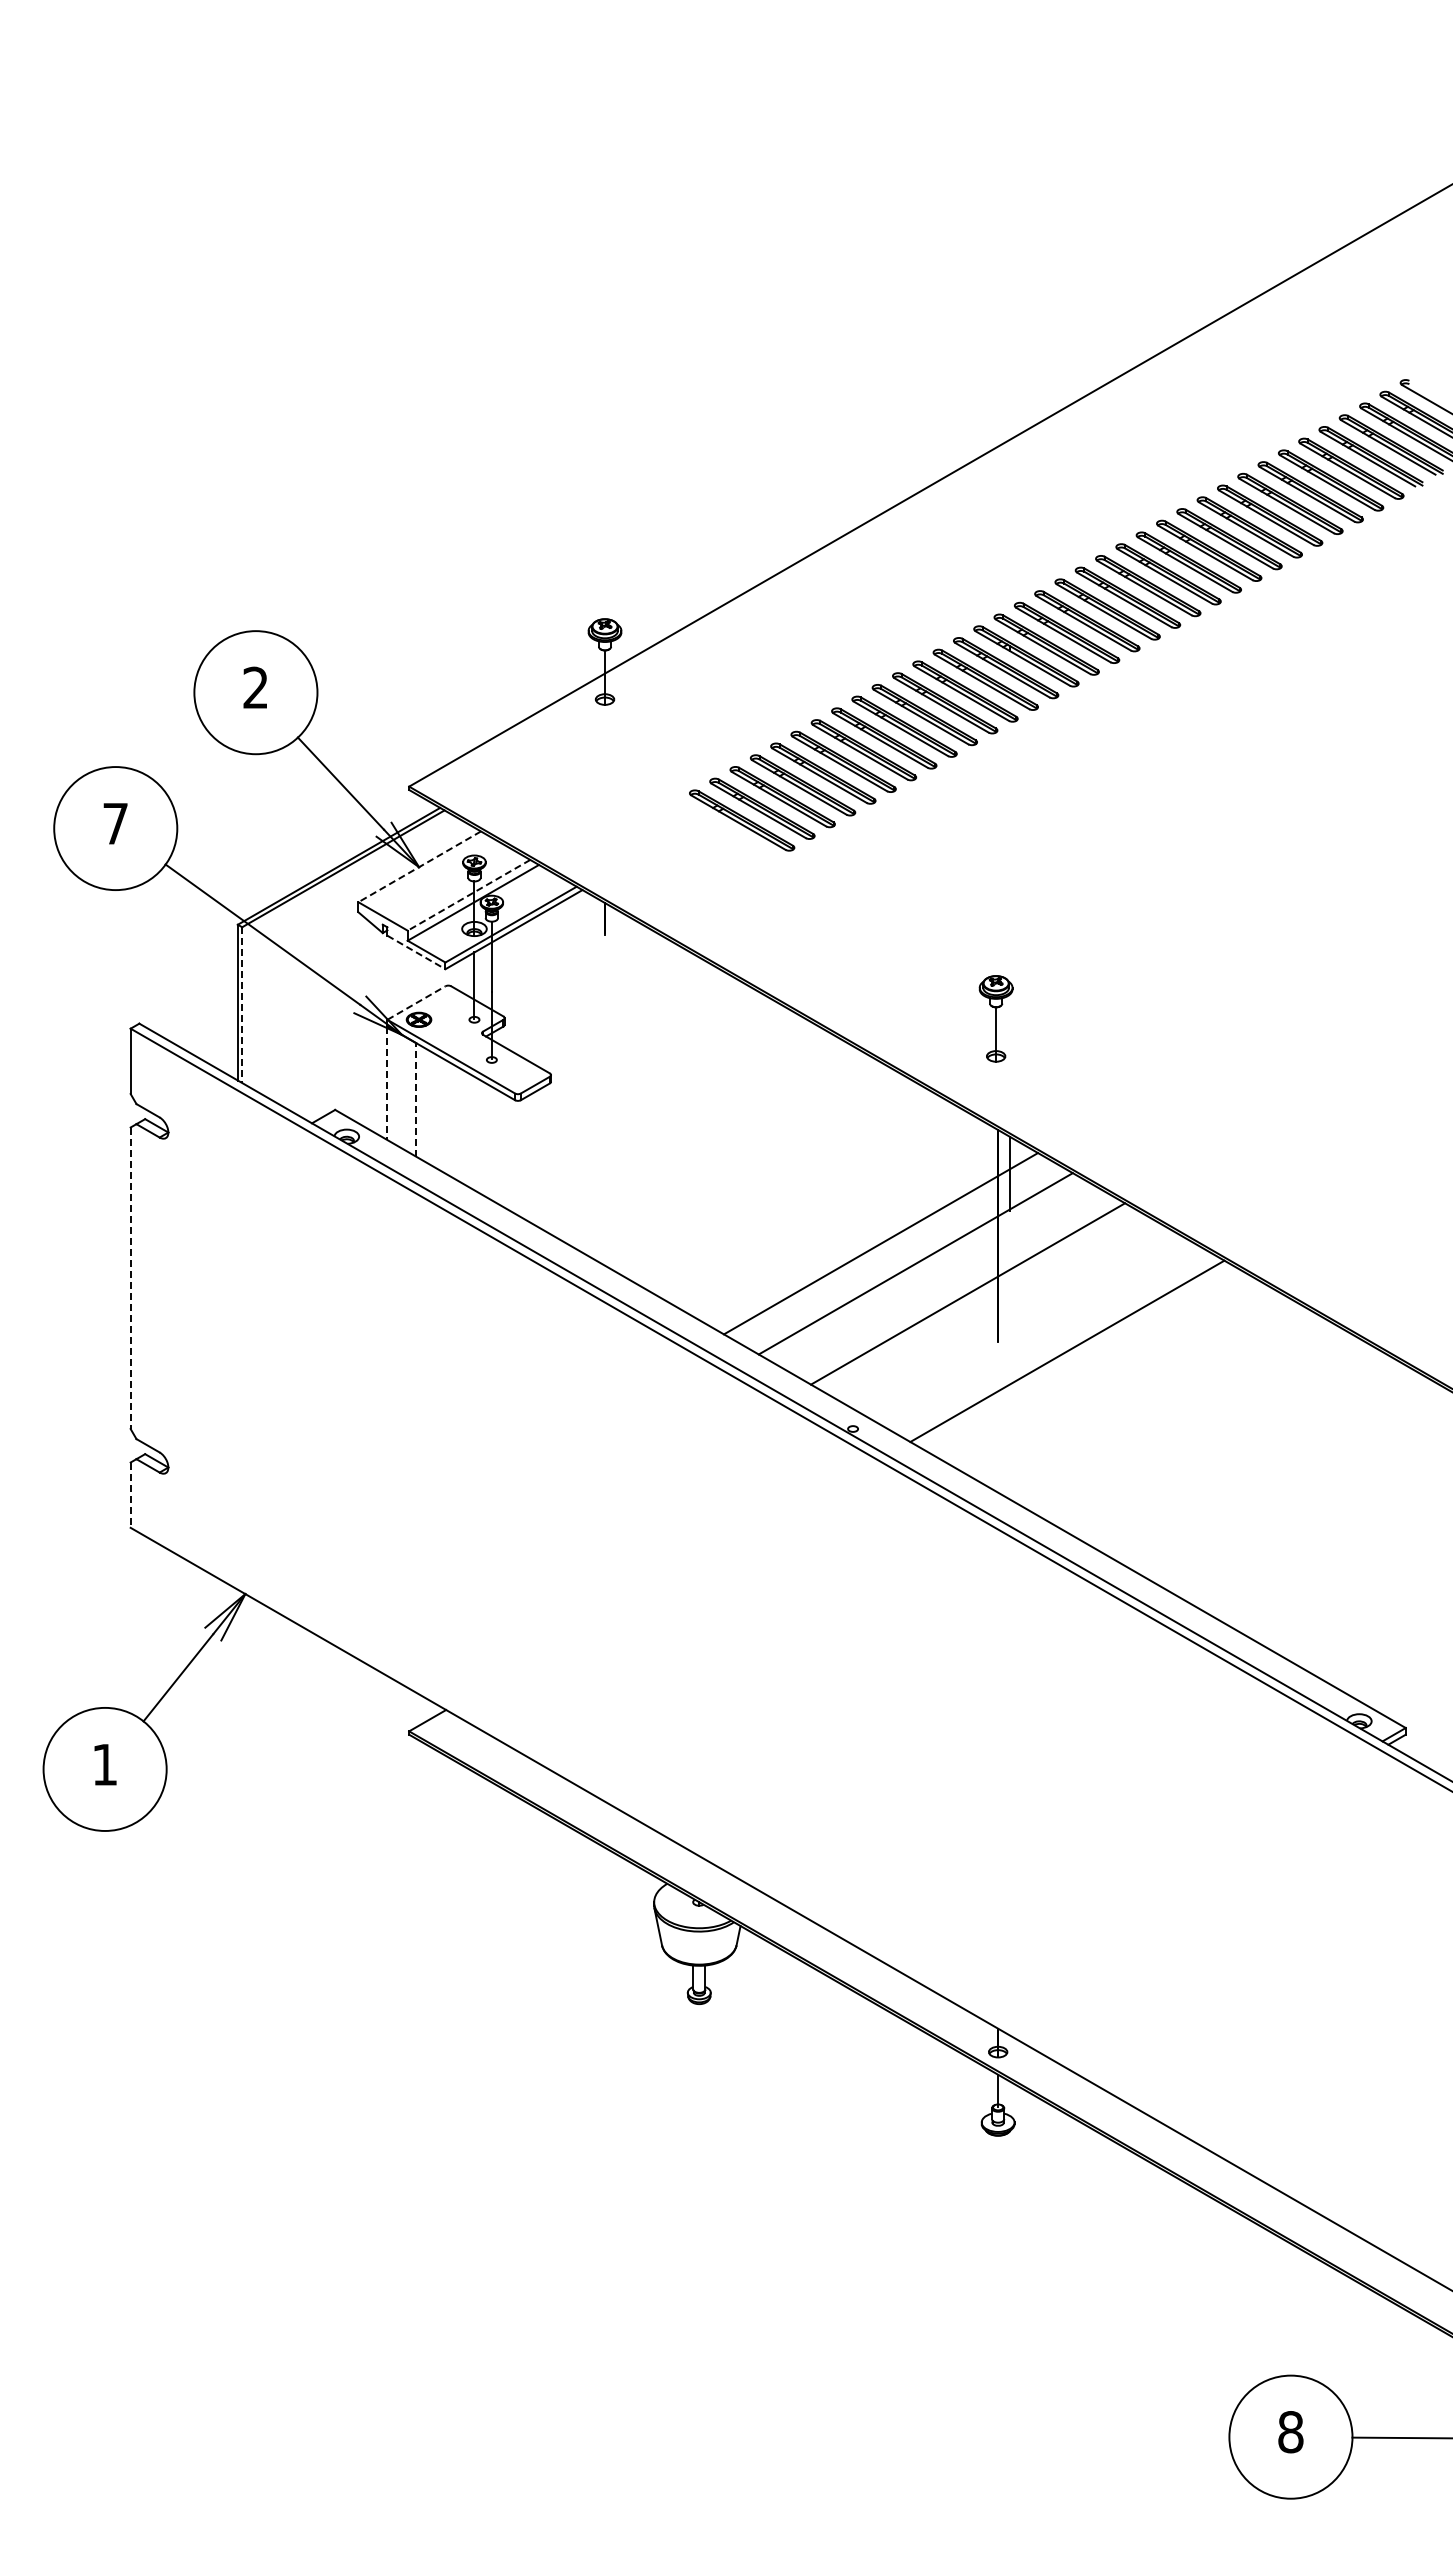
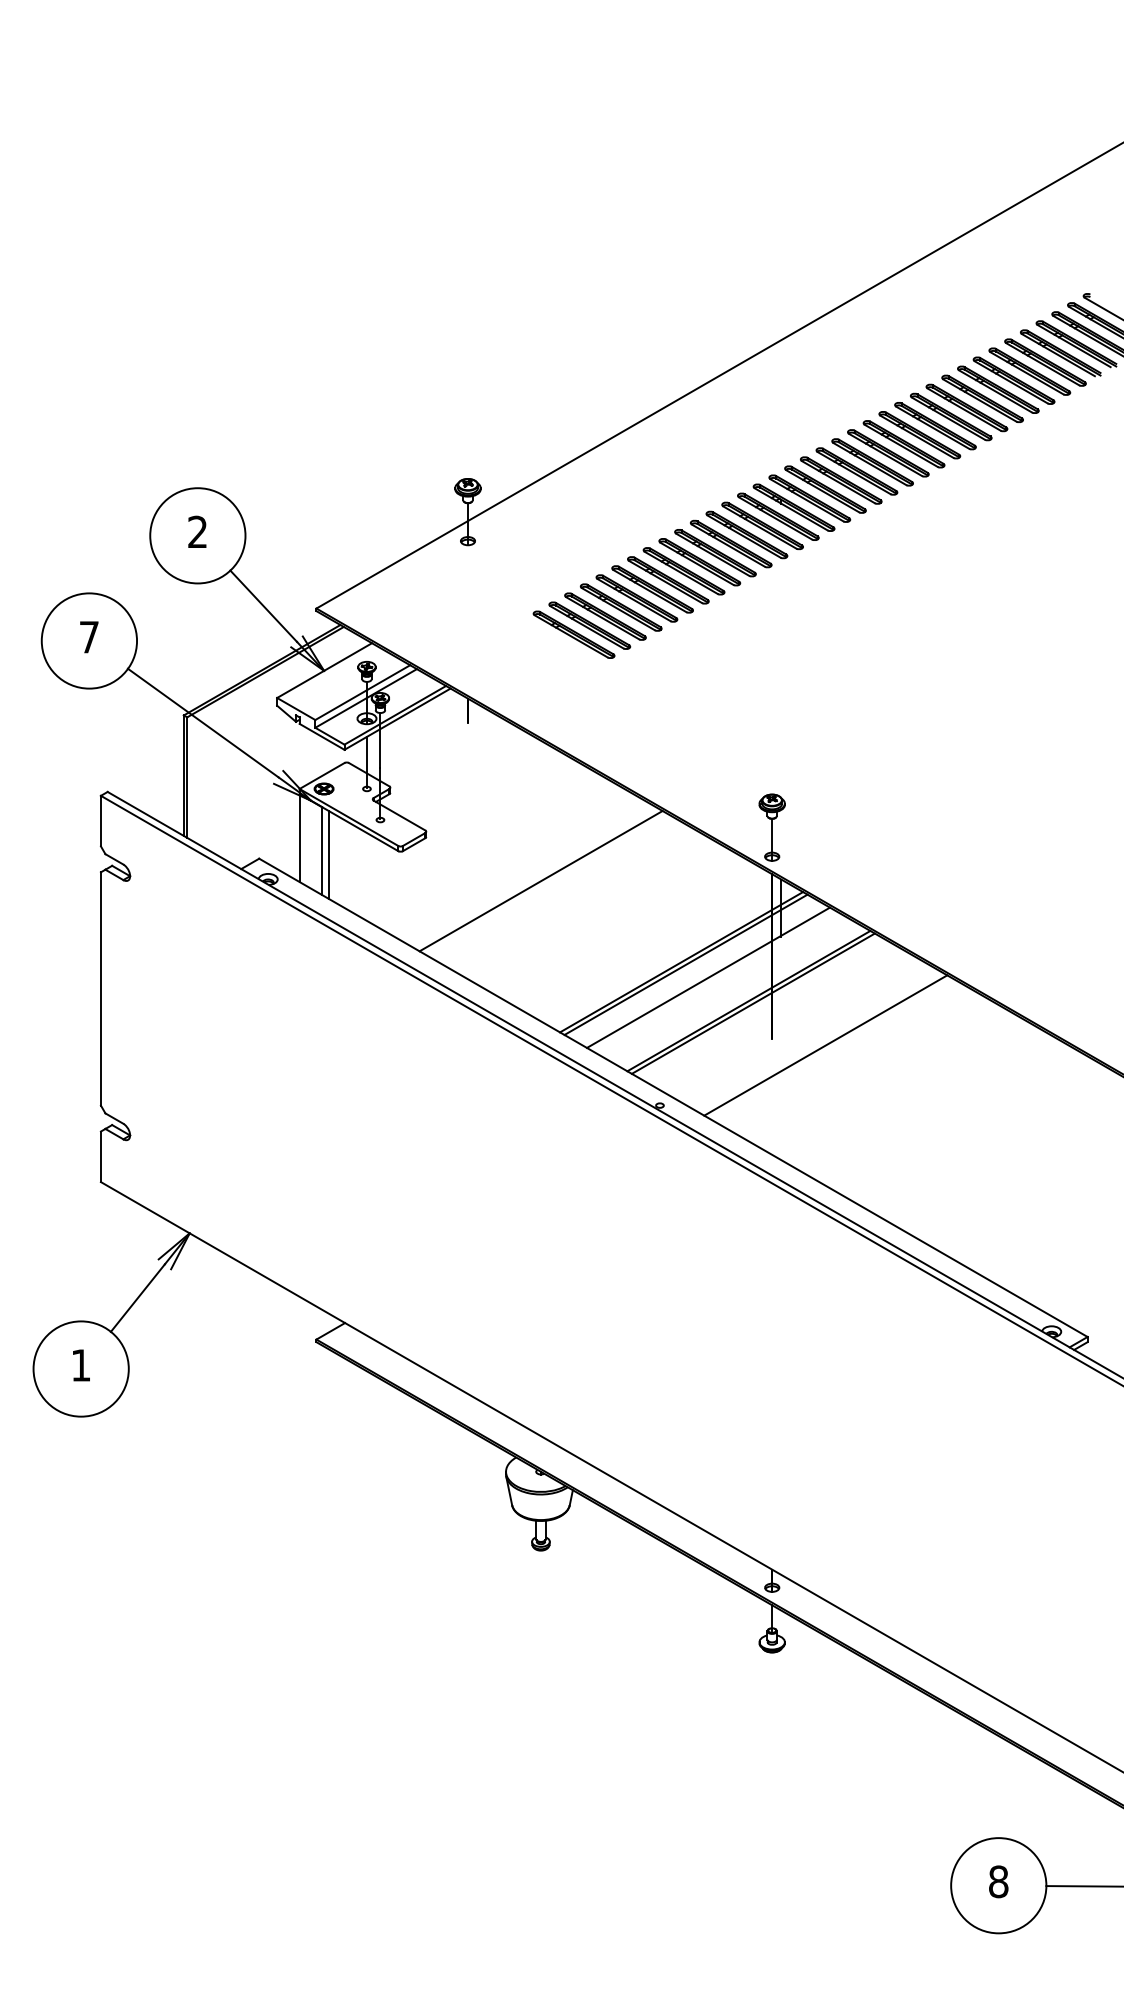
line: (419, 866) -> (324, 670), dashed -> solid
line: (469, 895) -> (363, 692), dashed -> solid
line: (416, 952) -> (322, 736), dashed -> solid
line: (416, 1003) -> (322, 776), dashed -> solid
line: (242, 1005) -> (187, 777), dashed -> solid
part: (995, 1018) -> (771, 827), moved
line: (387, 1083) -> (299, 838), dashed -> solid
line: (416, 1100) -> (322, 851), dashed -> solid
line: (425, 1104) -> (329, 854), added
line: (699, 1138) -> (541, 880), added
line: (886, 1246) -> (685, 964), added
line: (130, 1278) -> (100, 989), dashed -> solid
line: (973, 1296) -> (753, 1003), added
line: (130, 1495) -> (100, 1157), dashed -> solid

